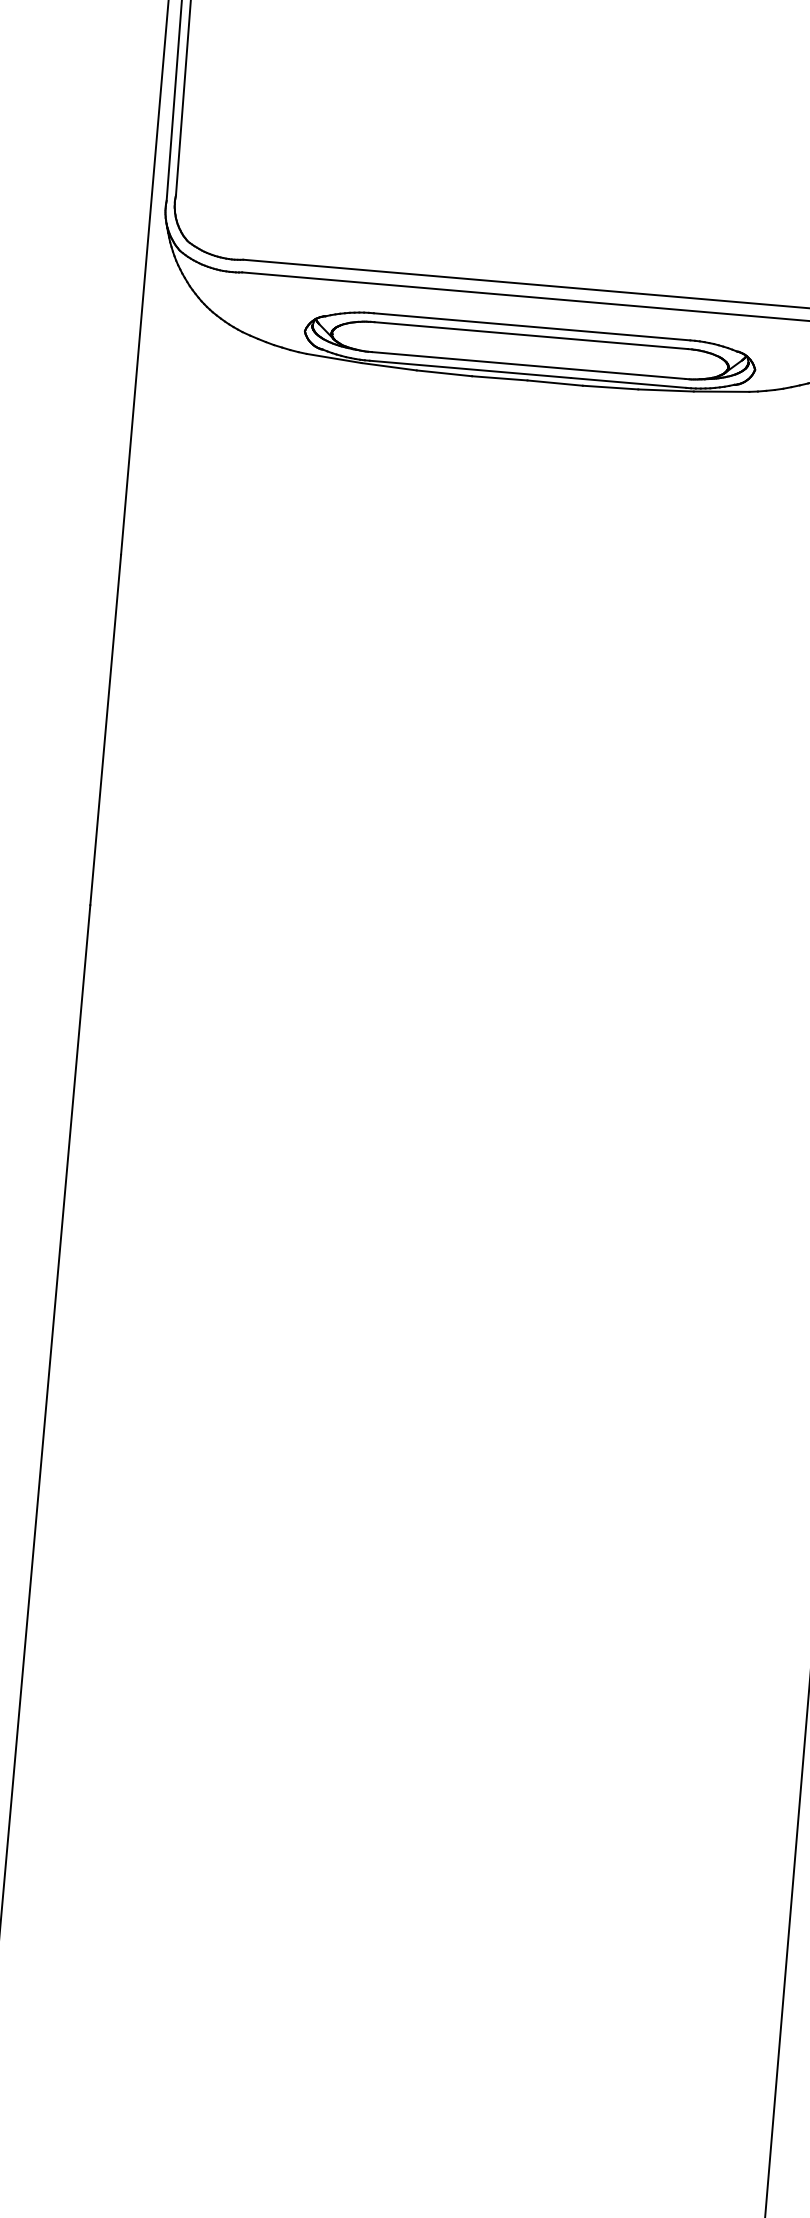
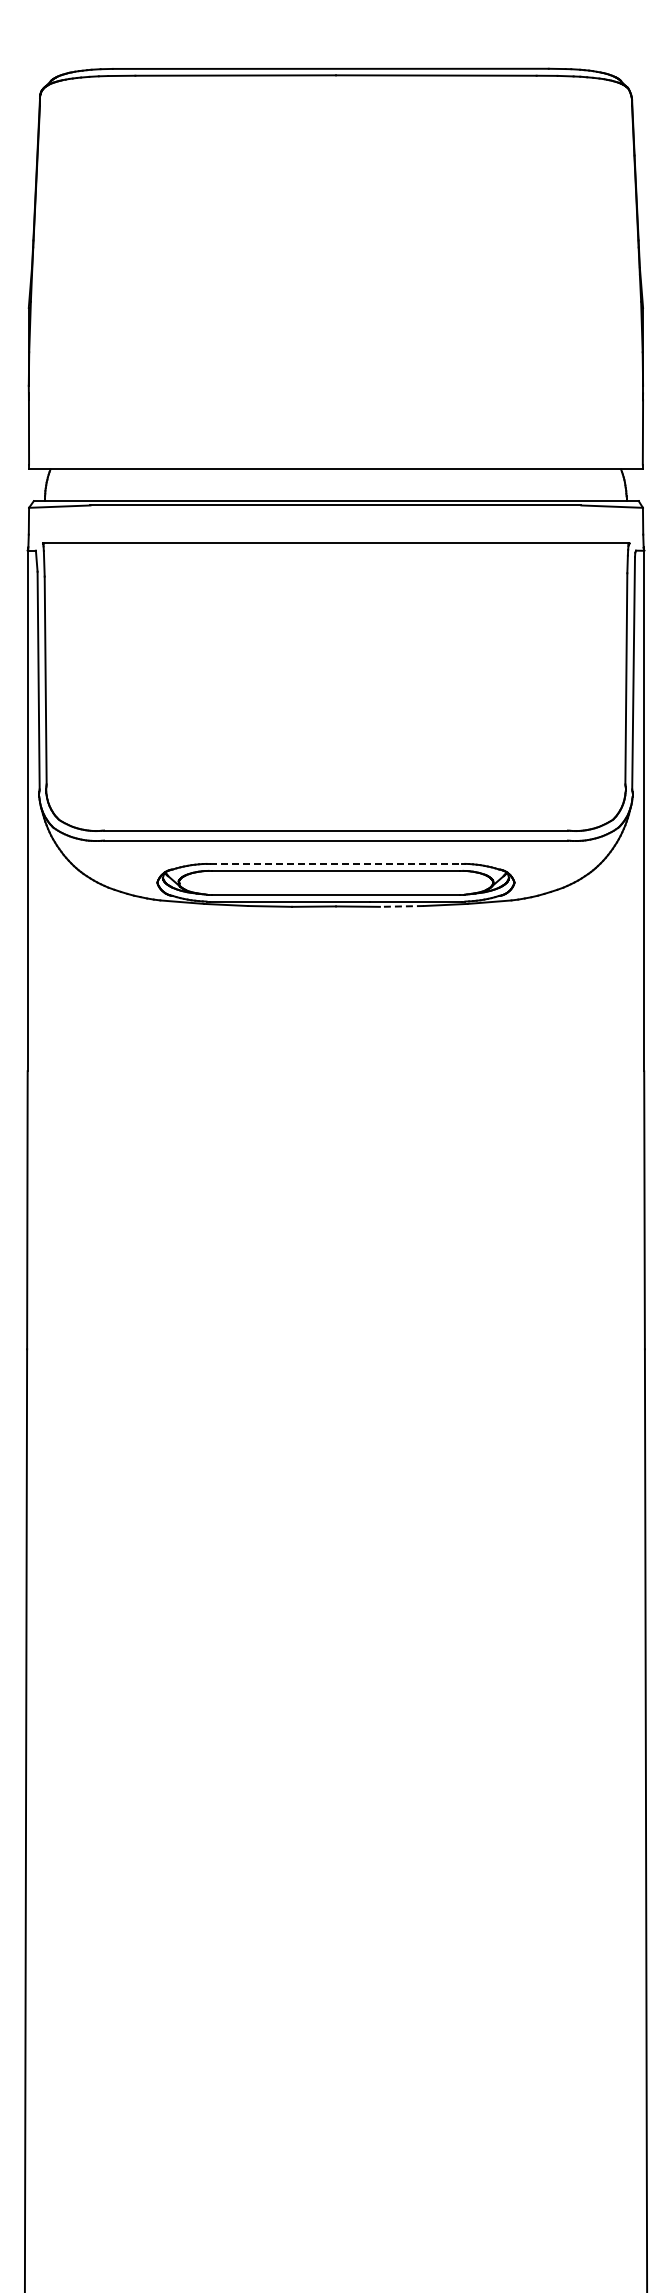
line: (532, 326) -> (336, 863), solid -> dashed
line: (610, 387) -> (401, 906), solid -> dashed

